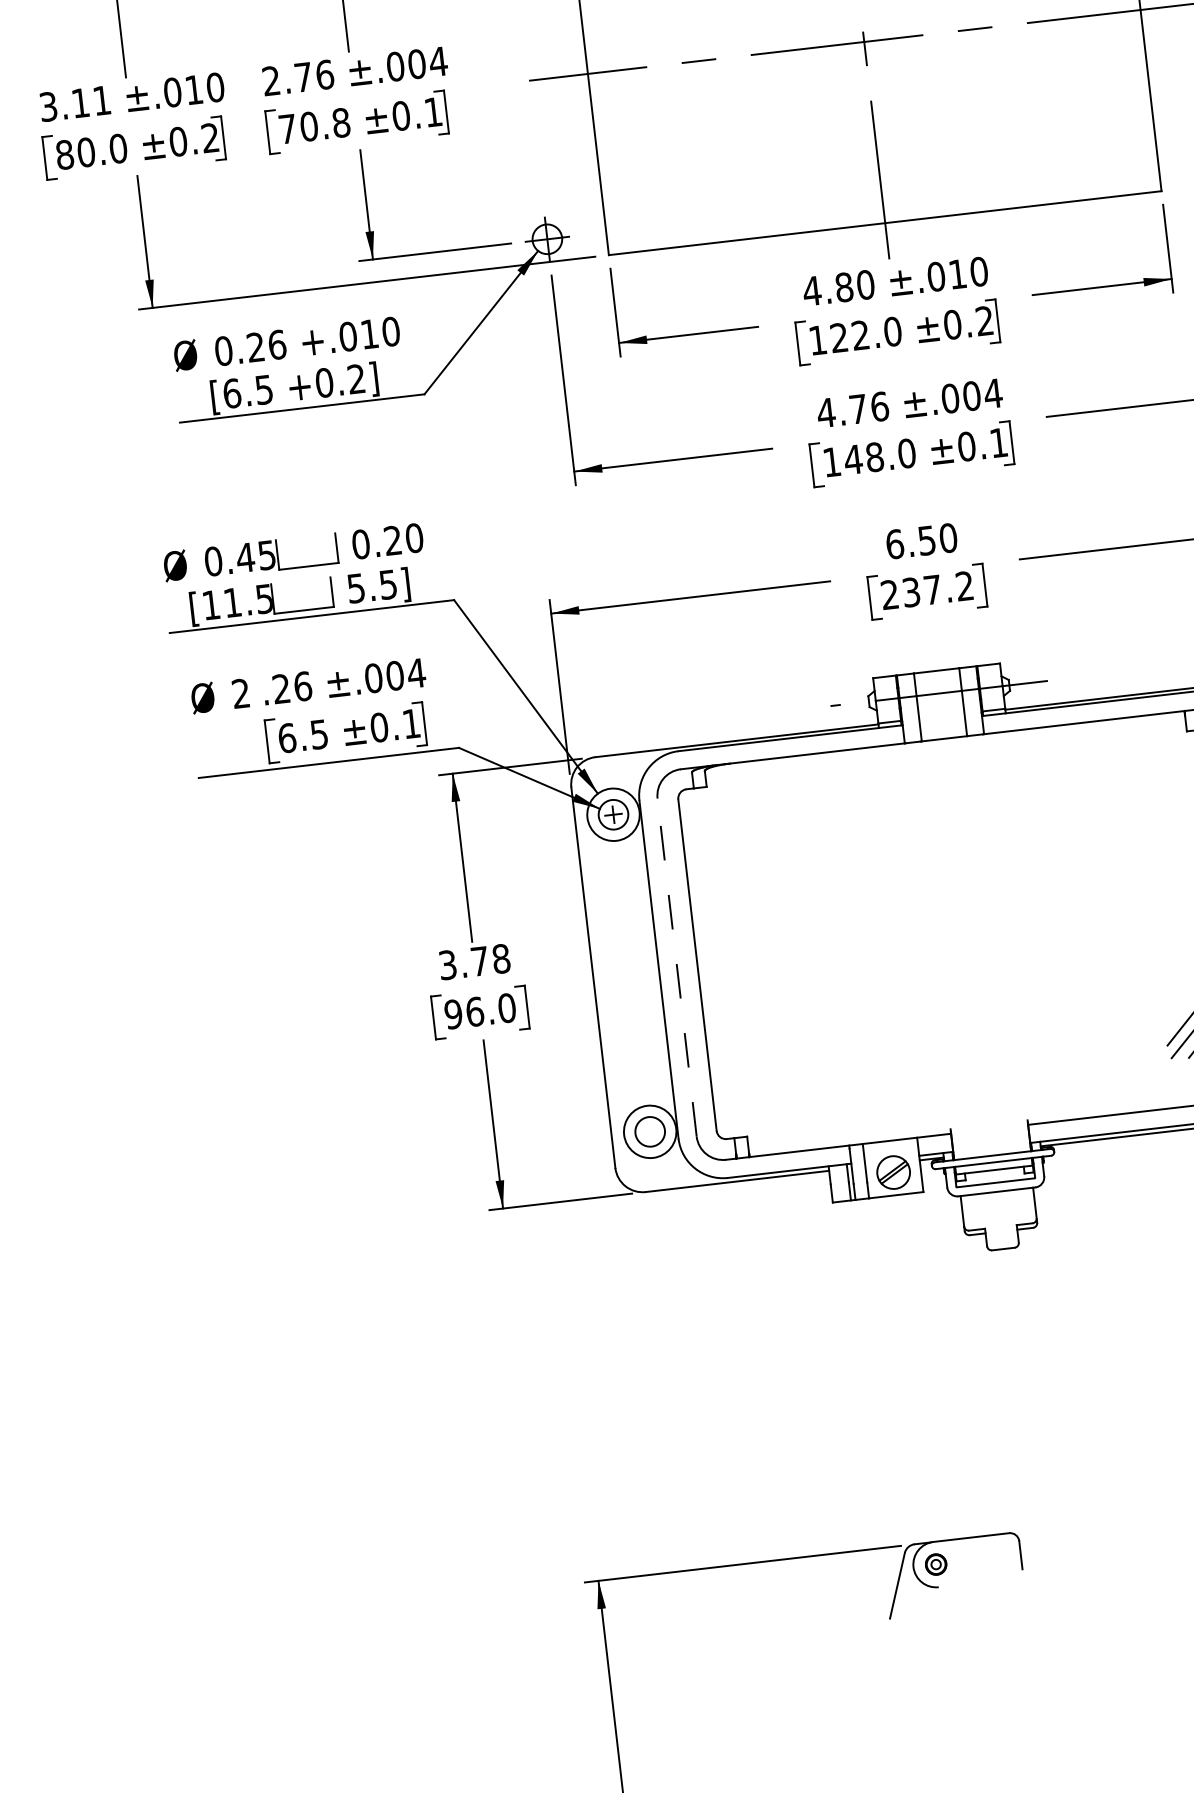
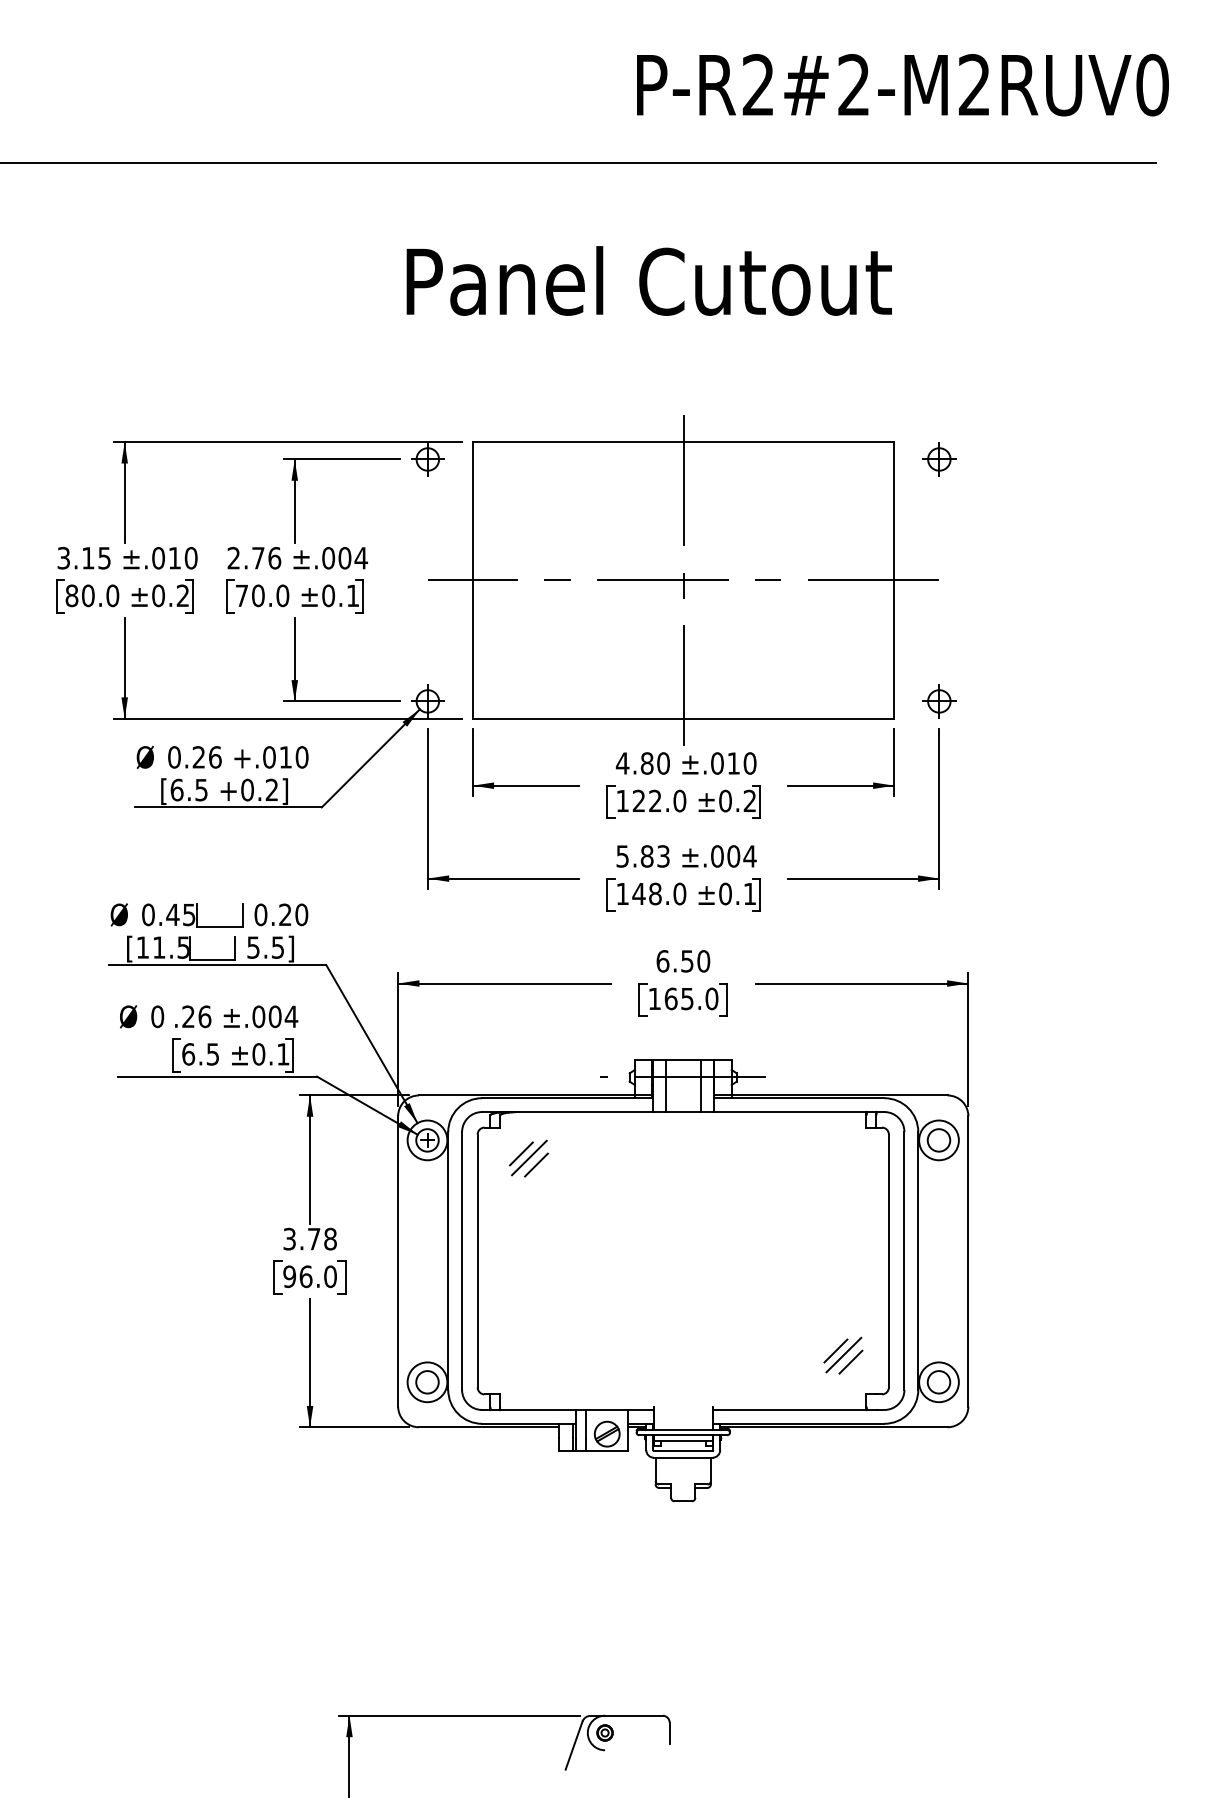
text: (101, 101) -> (104, 558), 3.11 -> 3.15
text: (340, 122) -> (282, 595), 70.8 -> 70.0
text: (852, 410) -> (642, 856), 4.76 -> 5.83
text: (927, 589) -> (683, 998), 237.2 -> 165.0
text: (240, 693) -> (157, 1016), 2 -> 0
line: (738, 817) -> (521, 1153), added
line: (749, 821) -> (529, 1157), added
line: (760, 829) -> (536, 1164), added
line: (677, 968) -> (462, 1261), dashed -> solid

